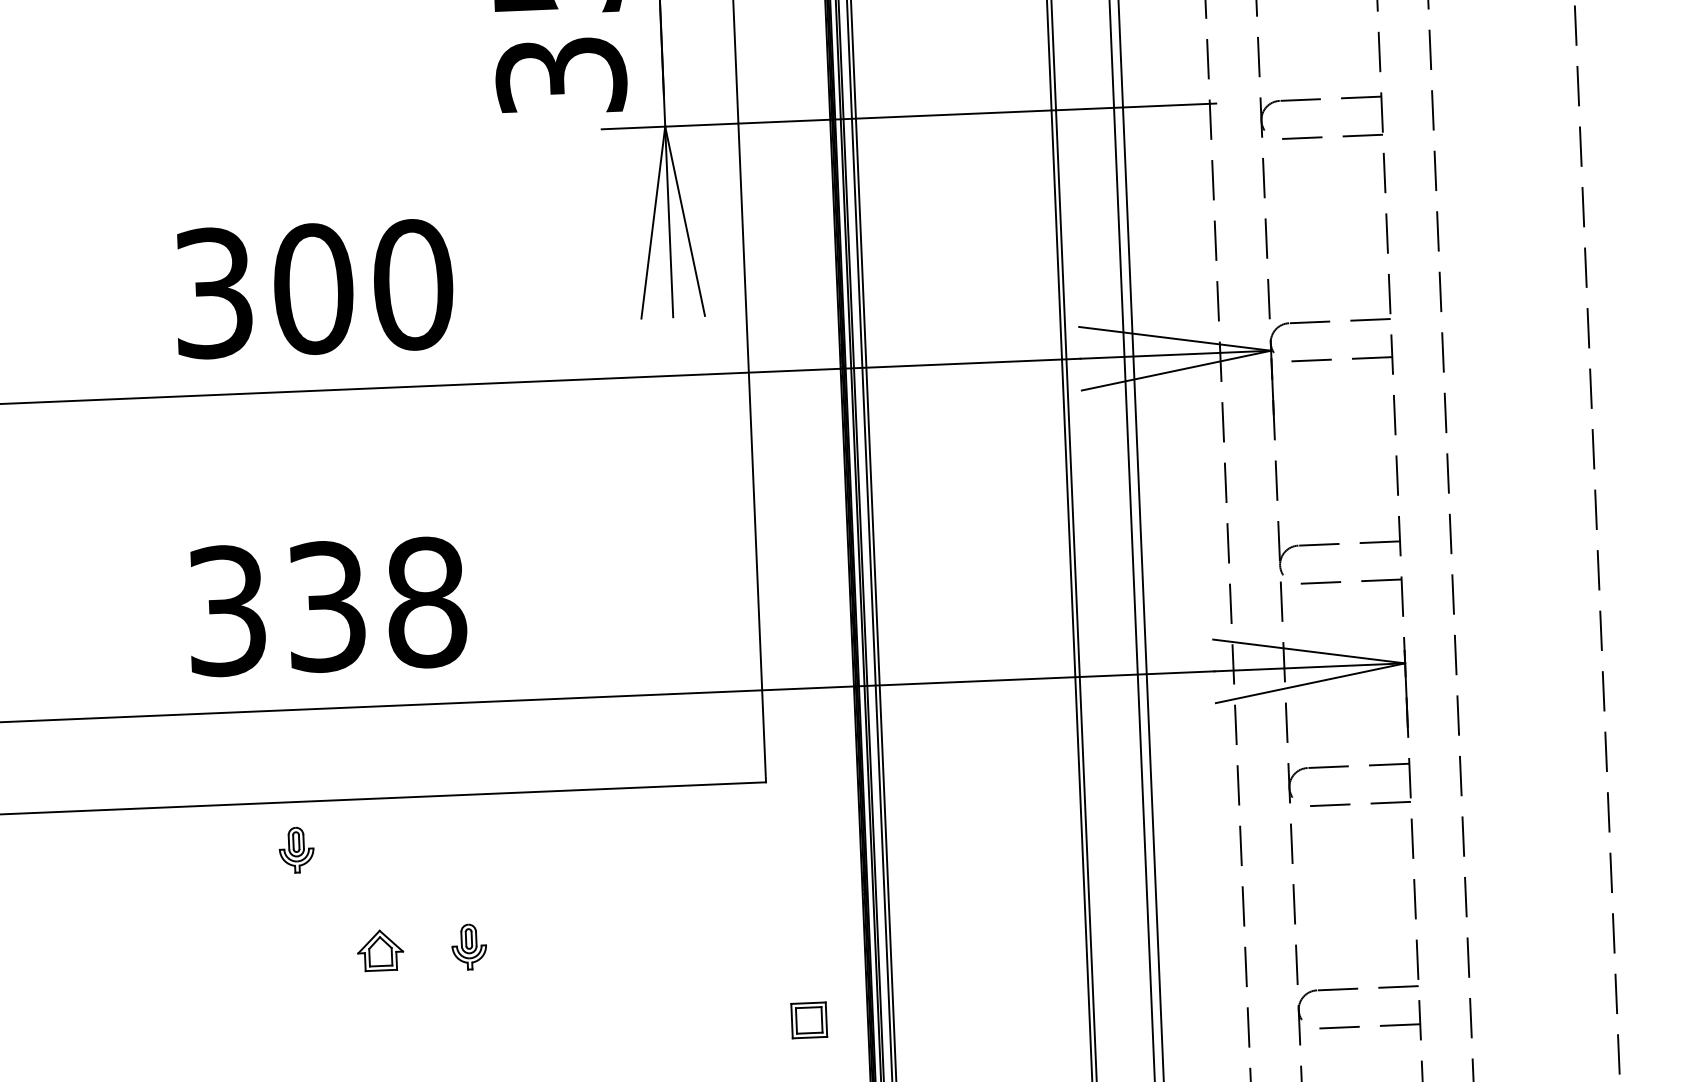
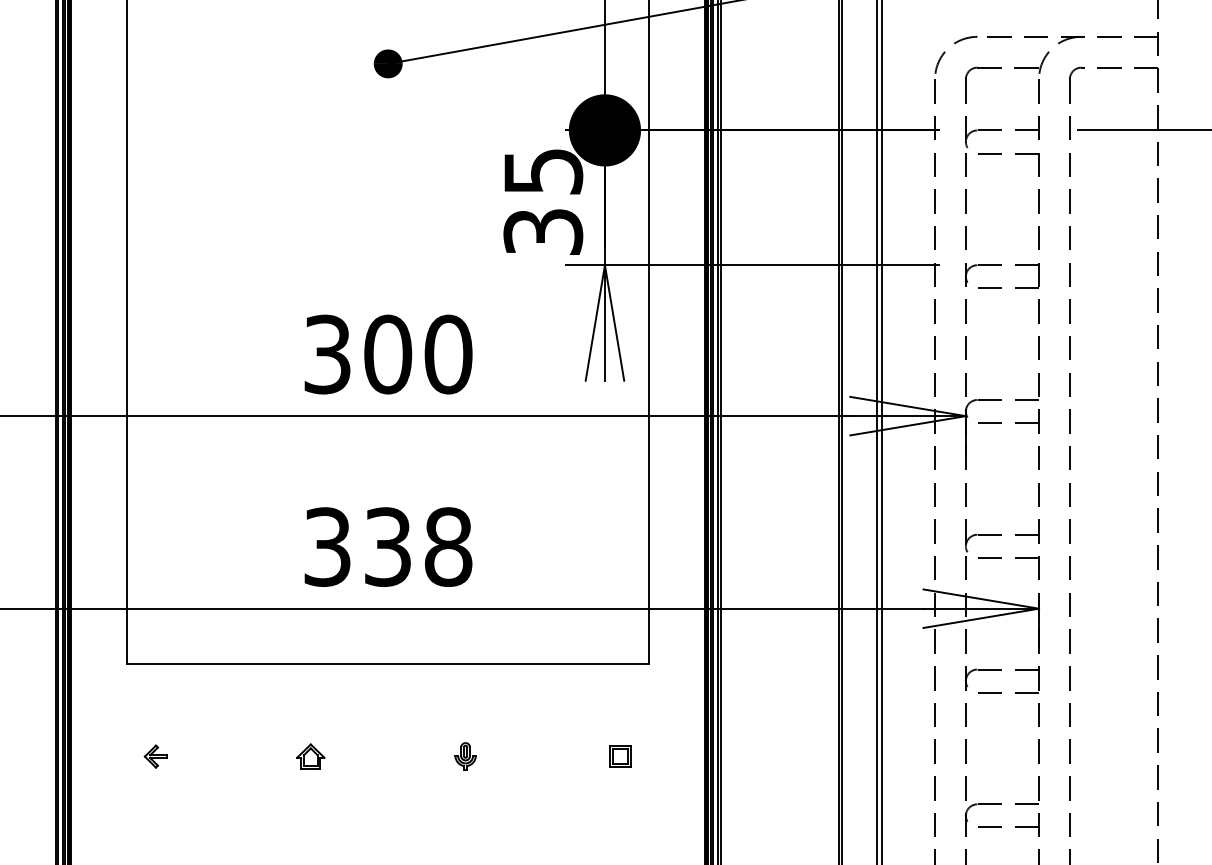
part: (296, 849) -> (363, 693), removed
part: (380, 950) -> (310, 756), moved
part: (809, 1020) -> (620, 756), moved

